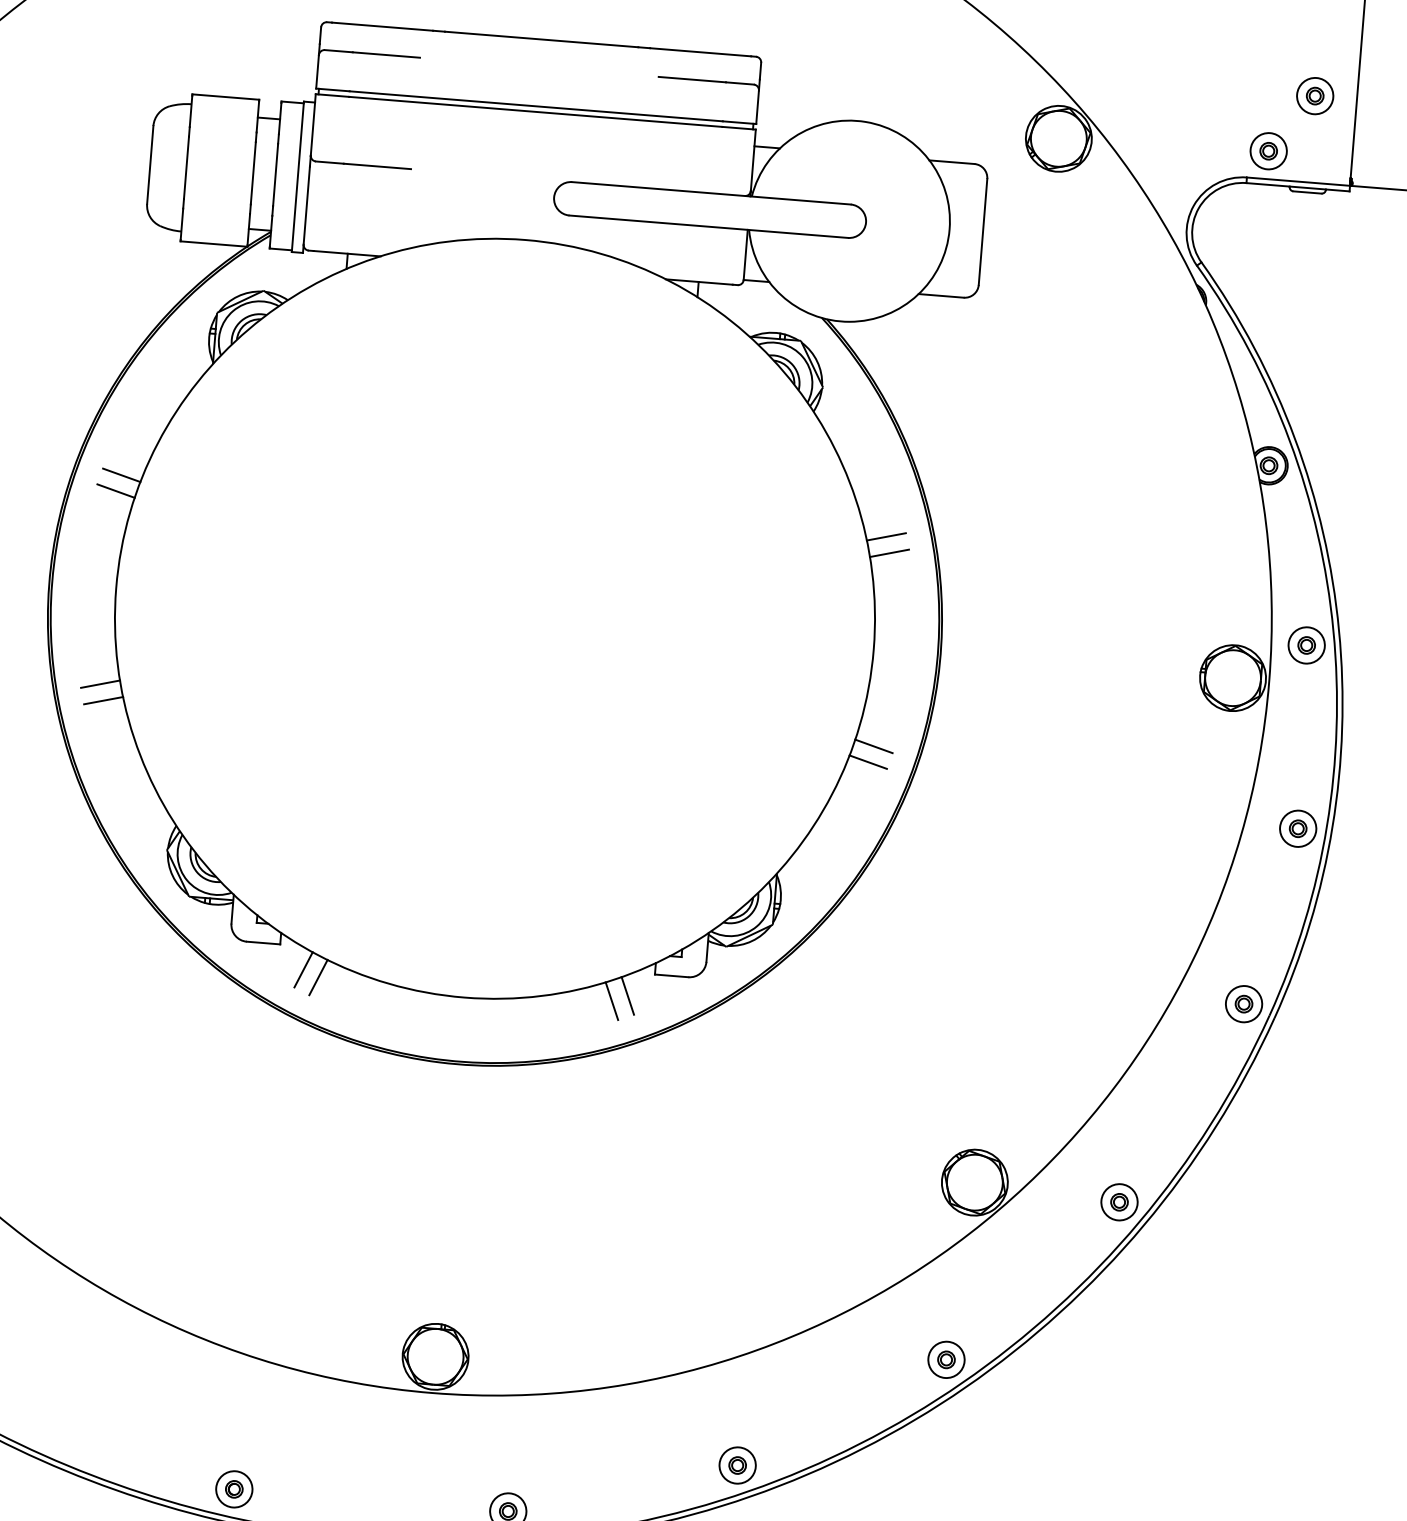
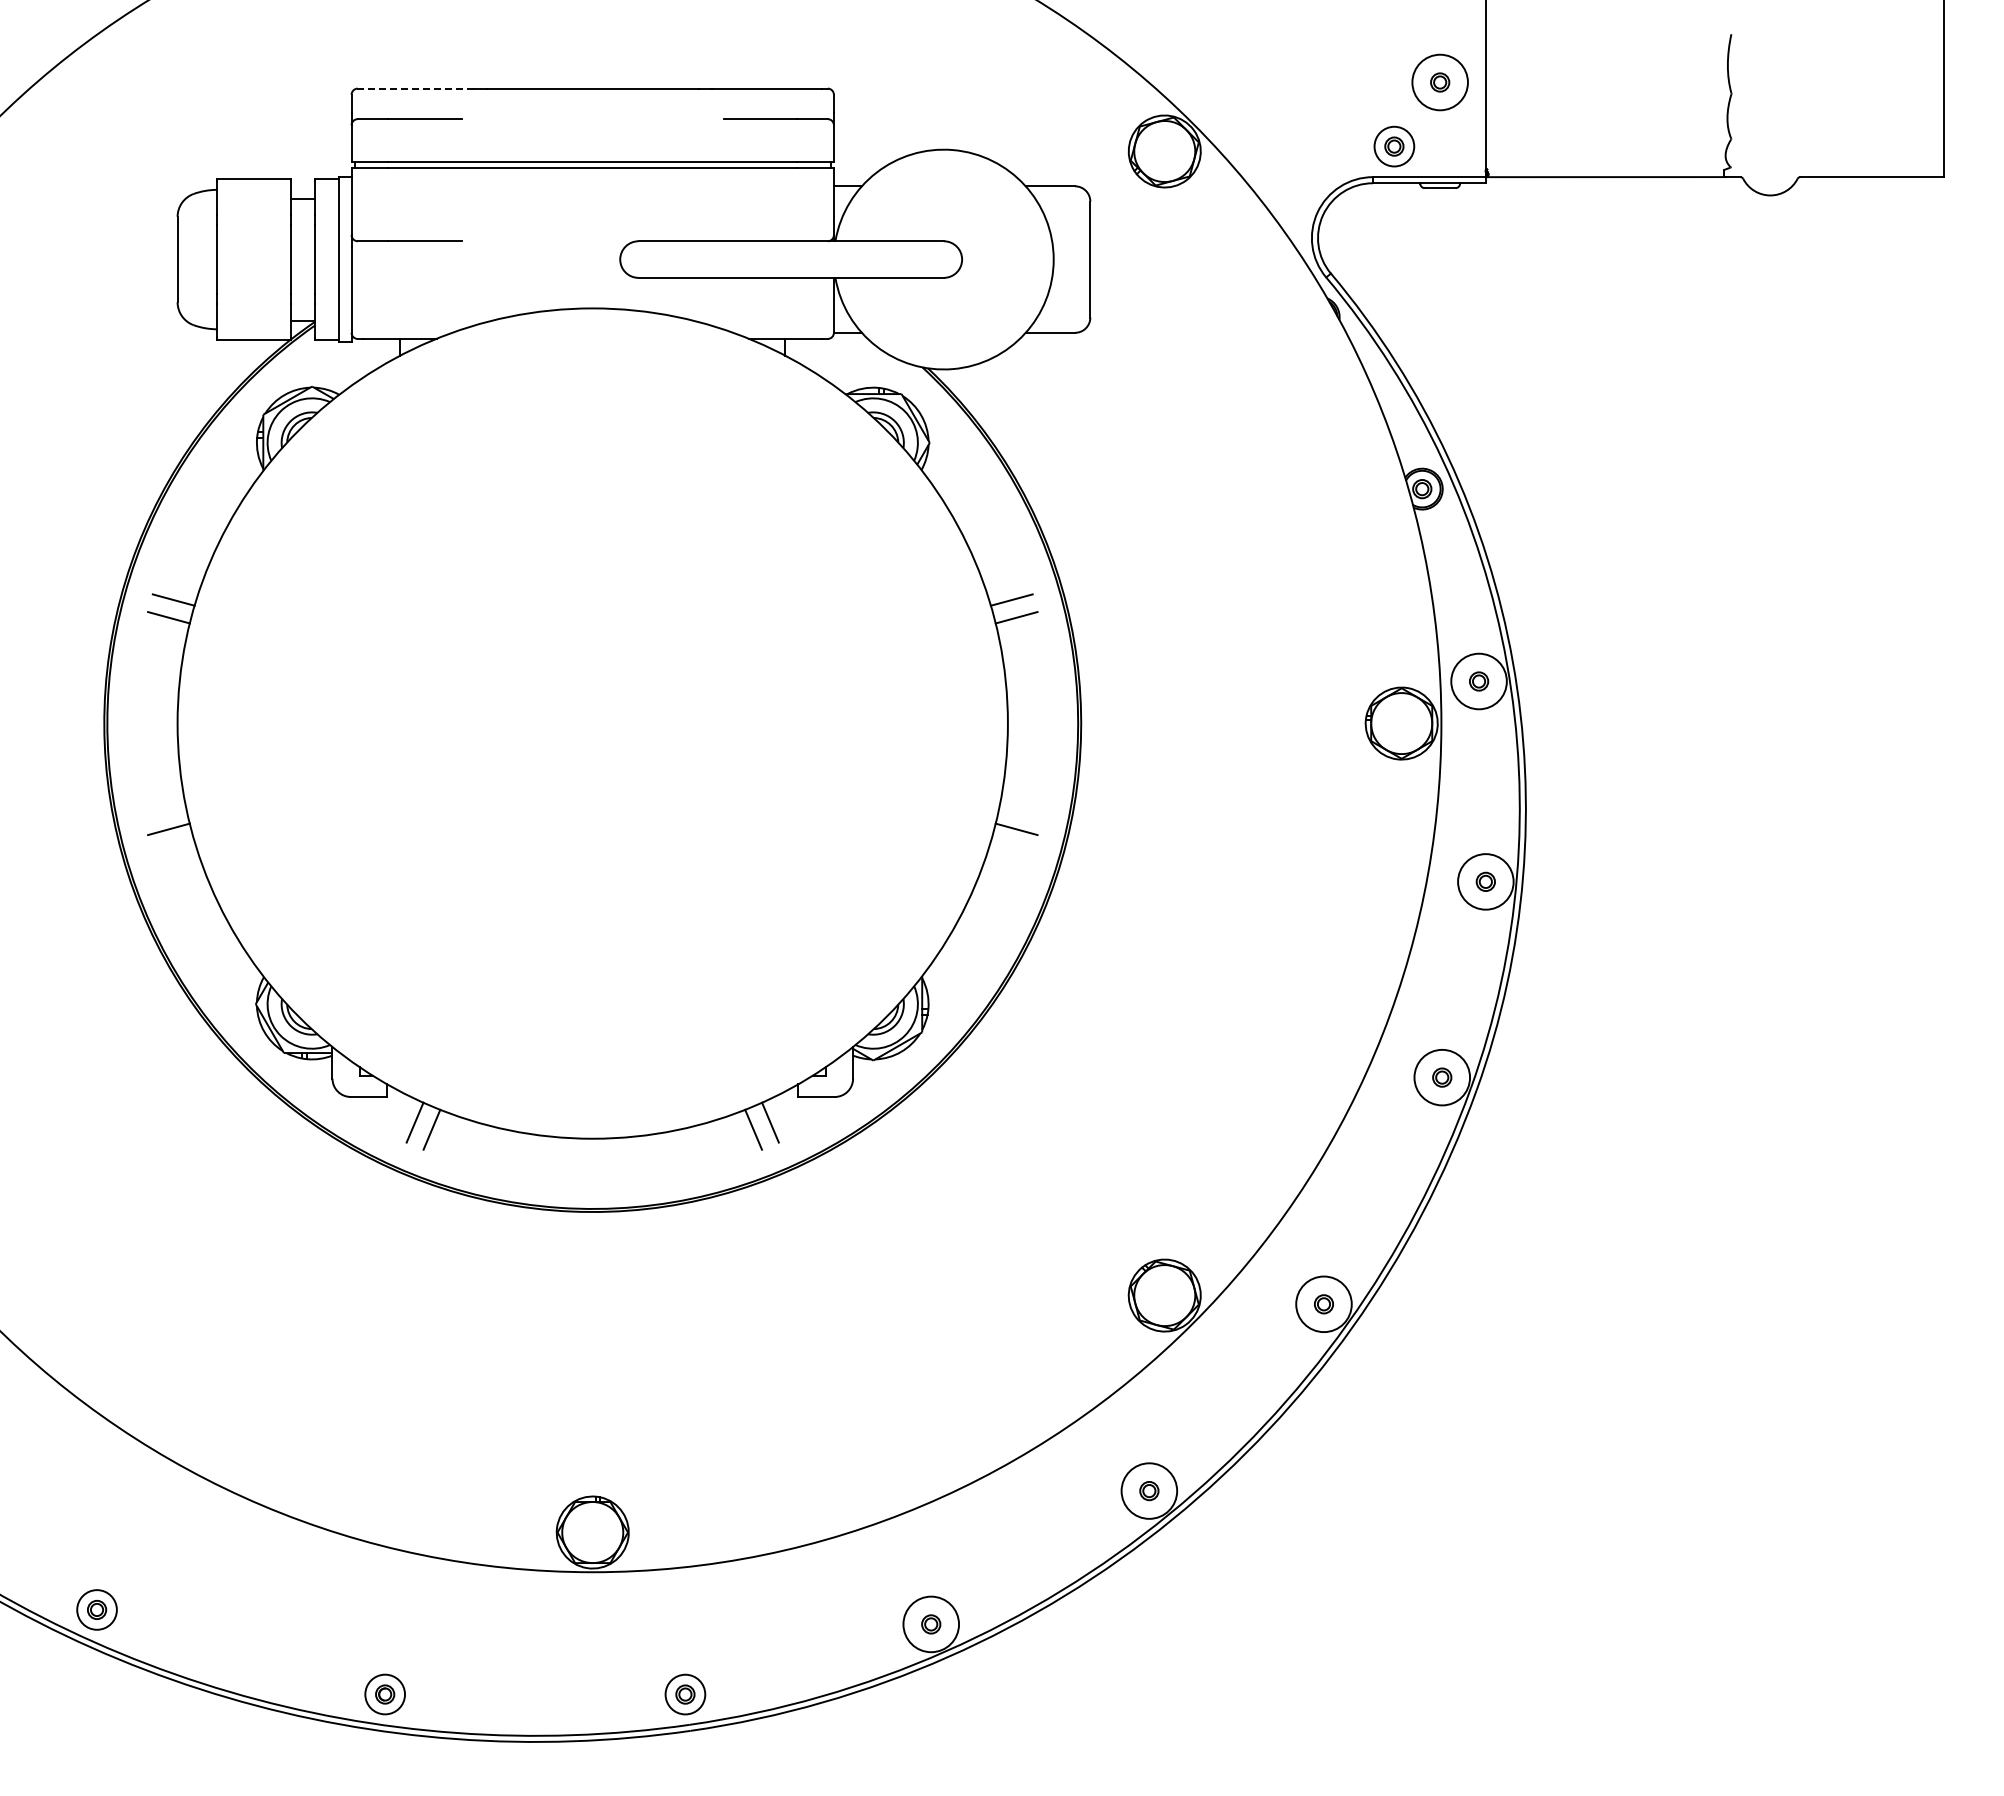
line: (381, 26) -> (417, 88), solid -> dashed
circle: (1315, 96) -> (1440, 82), size x1.4
circle: (1306, 645) -> (1478, 681), size x1.4
line: (103, 700) -> (173, 846), removed
line: (868, 761) -> (1011, 846), removed
circle: (1297, 828) -> (1485, 881), size x1.4
circle: (1244, 1004) -> (1442, 1077), size x1.4
circle: (1119, 1202) -> (1323, 1304), size x1.4
circle: (946, 1359) -> (1149, 1490), size x1.4
circle: (737, 1465) -> (931, 1624), size x1.4

